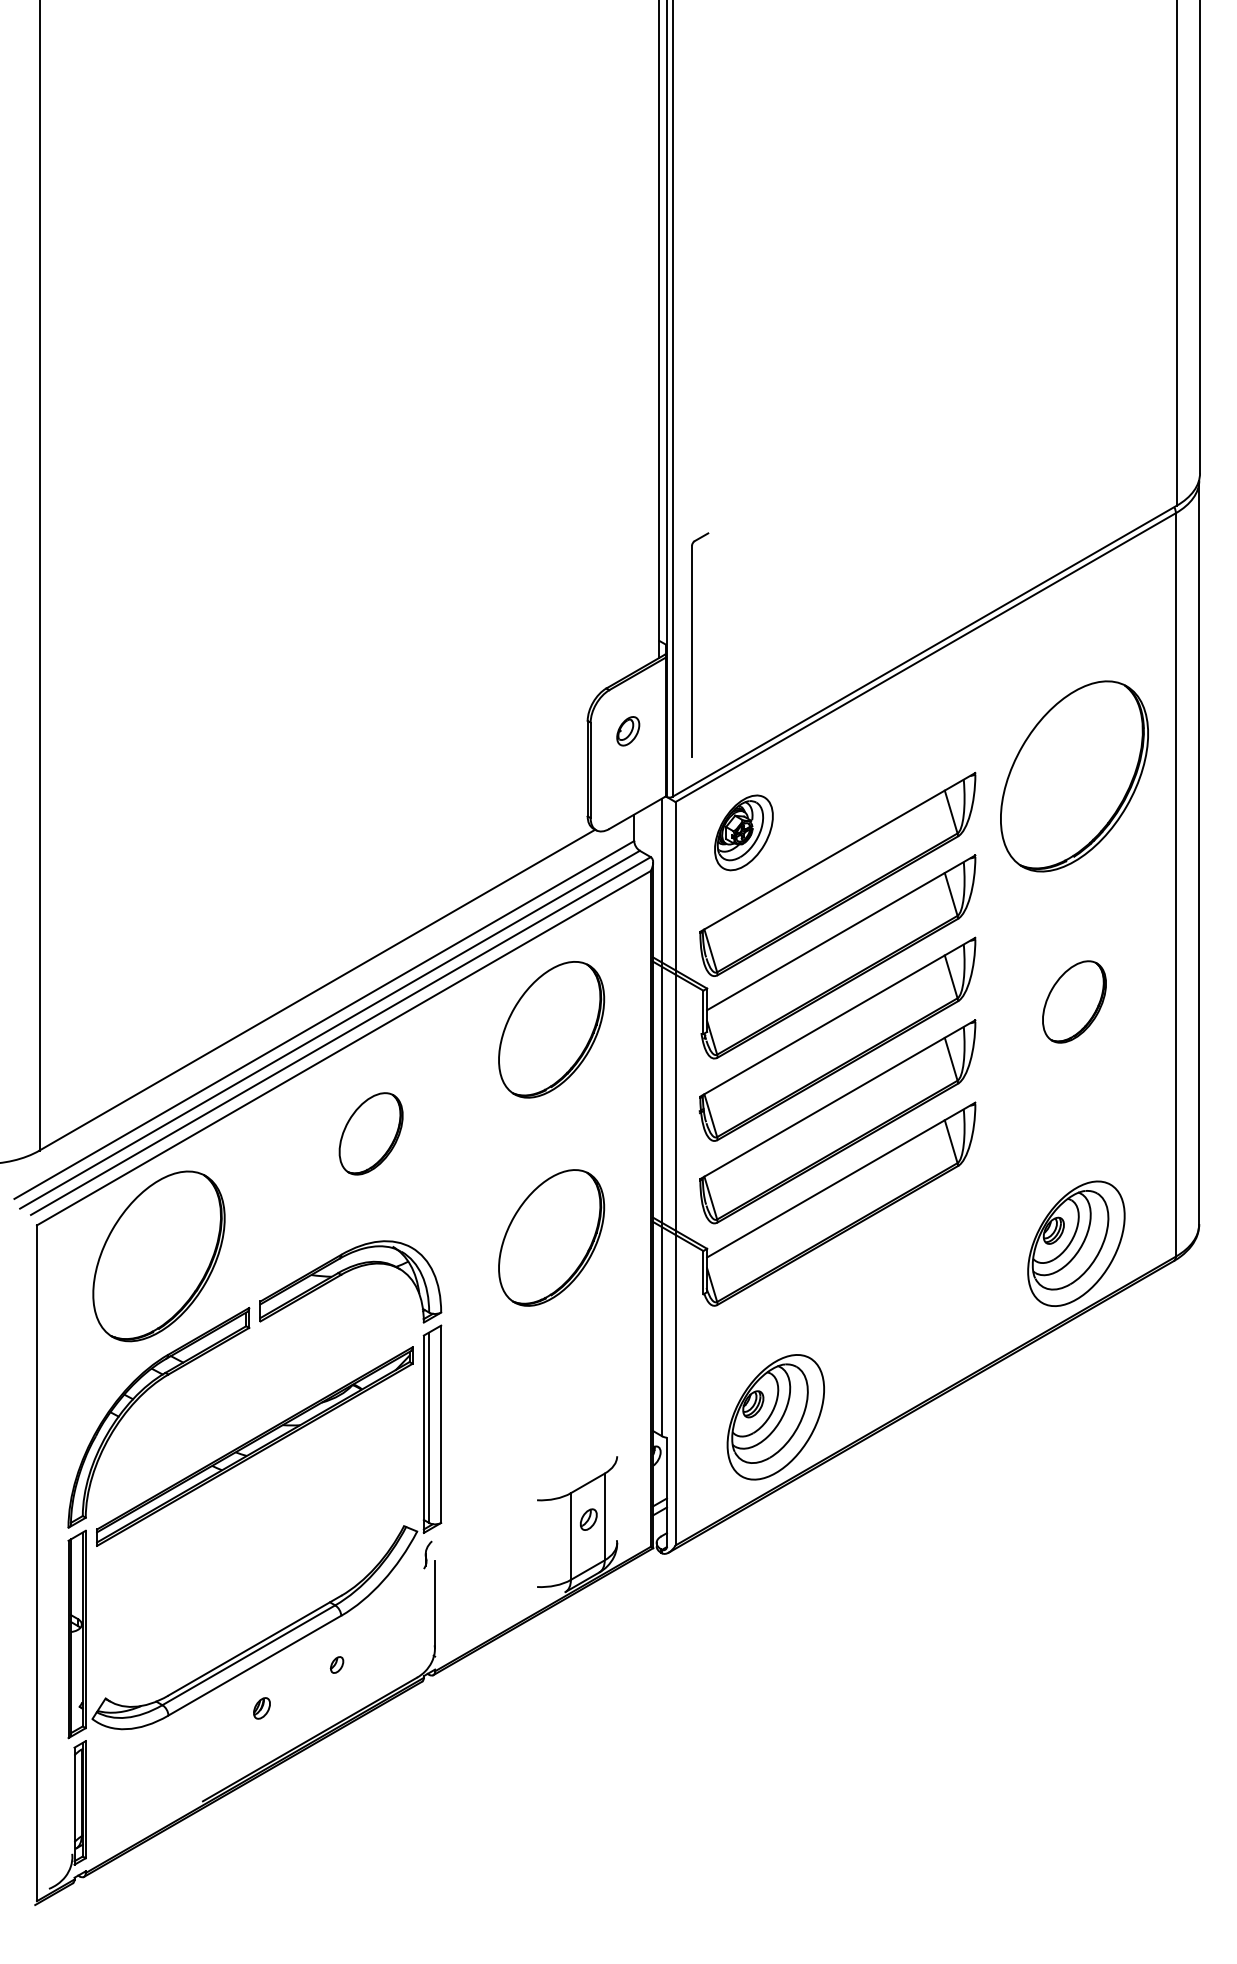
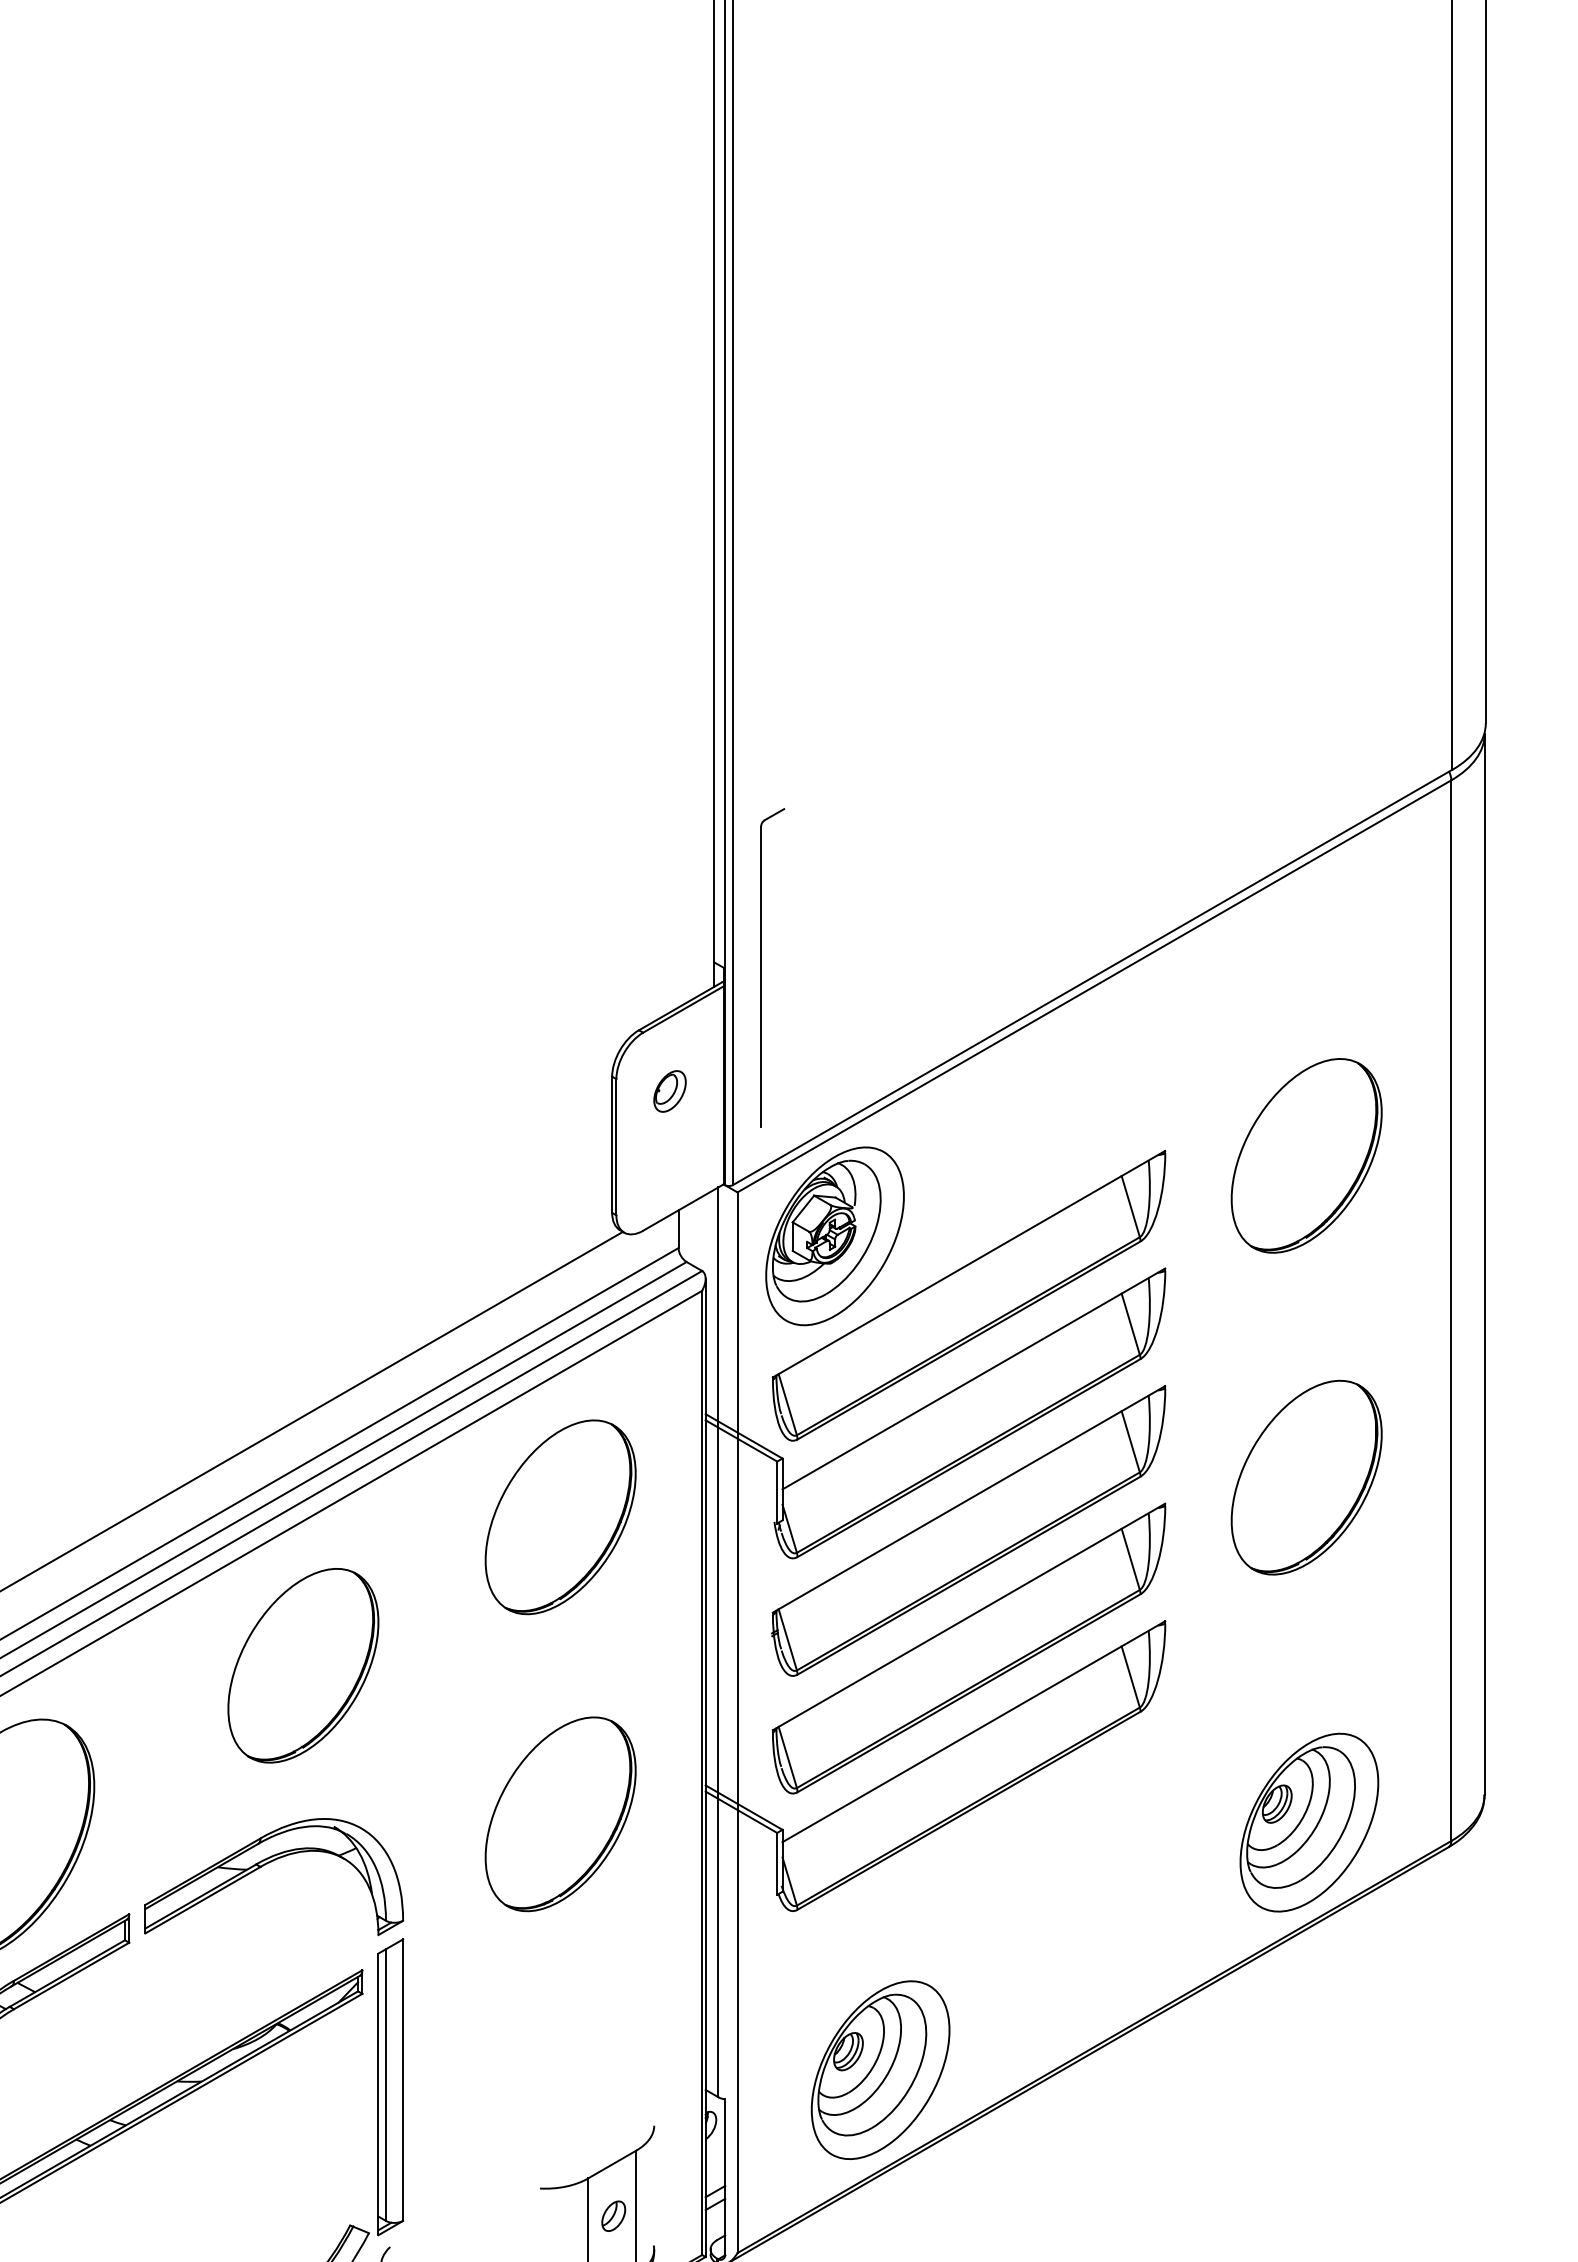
part: (1074, 776) -> (1306, 1155), size x0.71
part: (743, 832) -> (834, 1235), size x1.67
part: (1074, 1001) -> (1306, 1476), size x1.67
part: (370, 1133) -> (302, 1665), size x1.67

